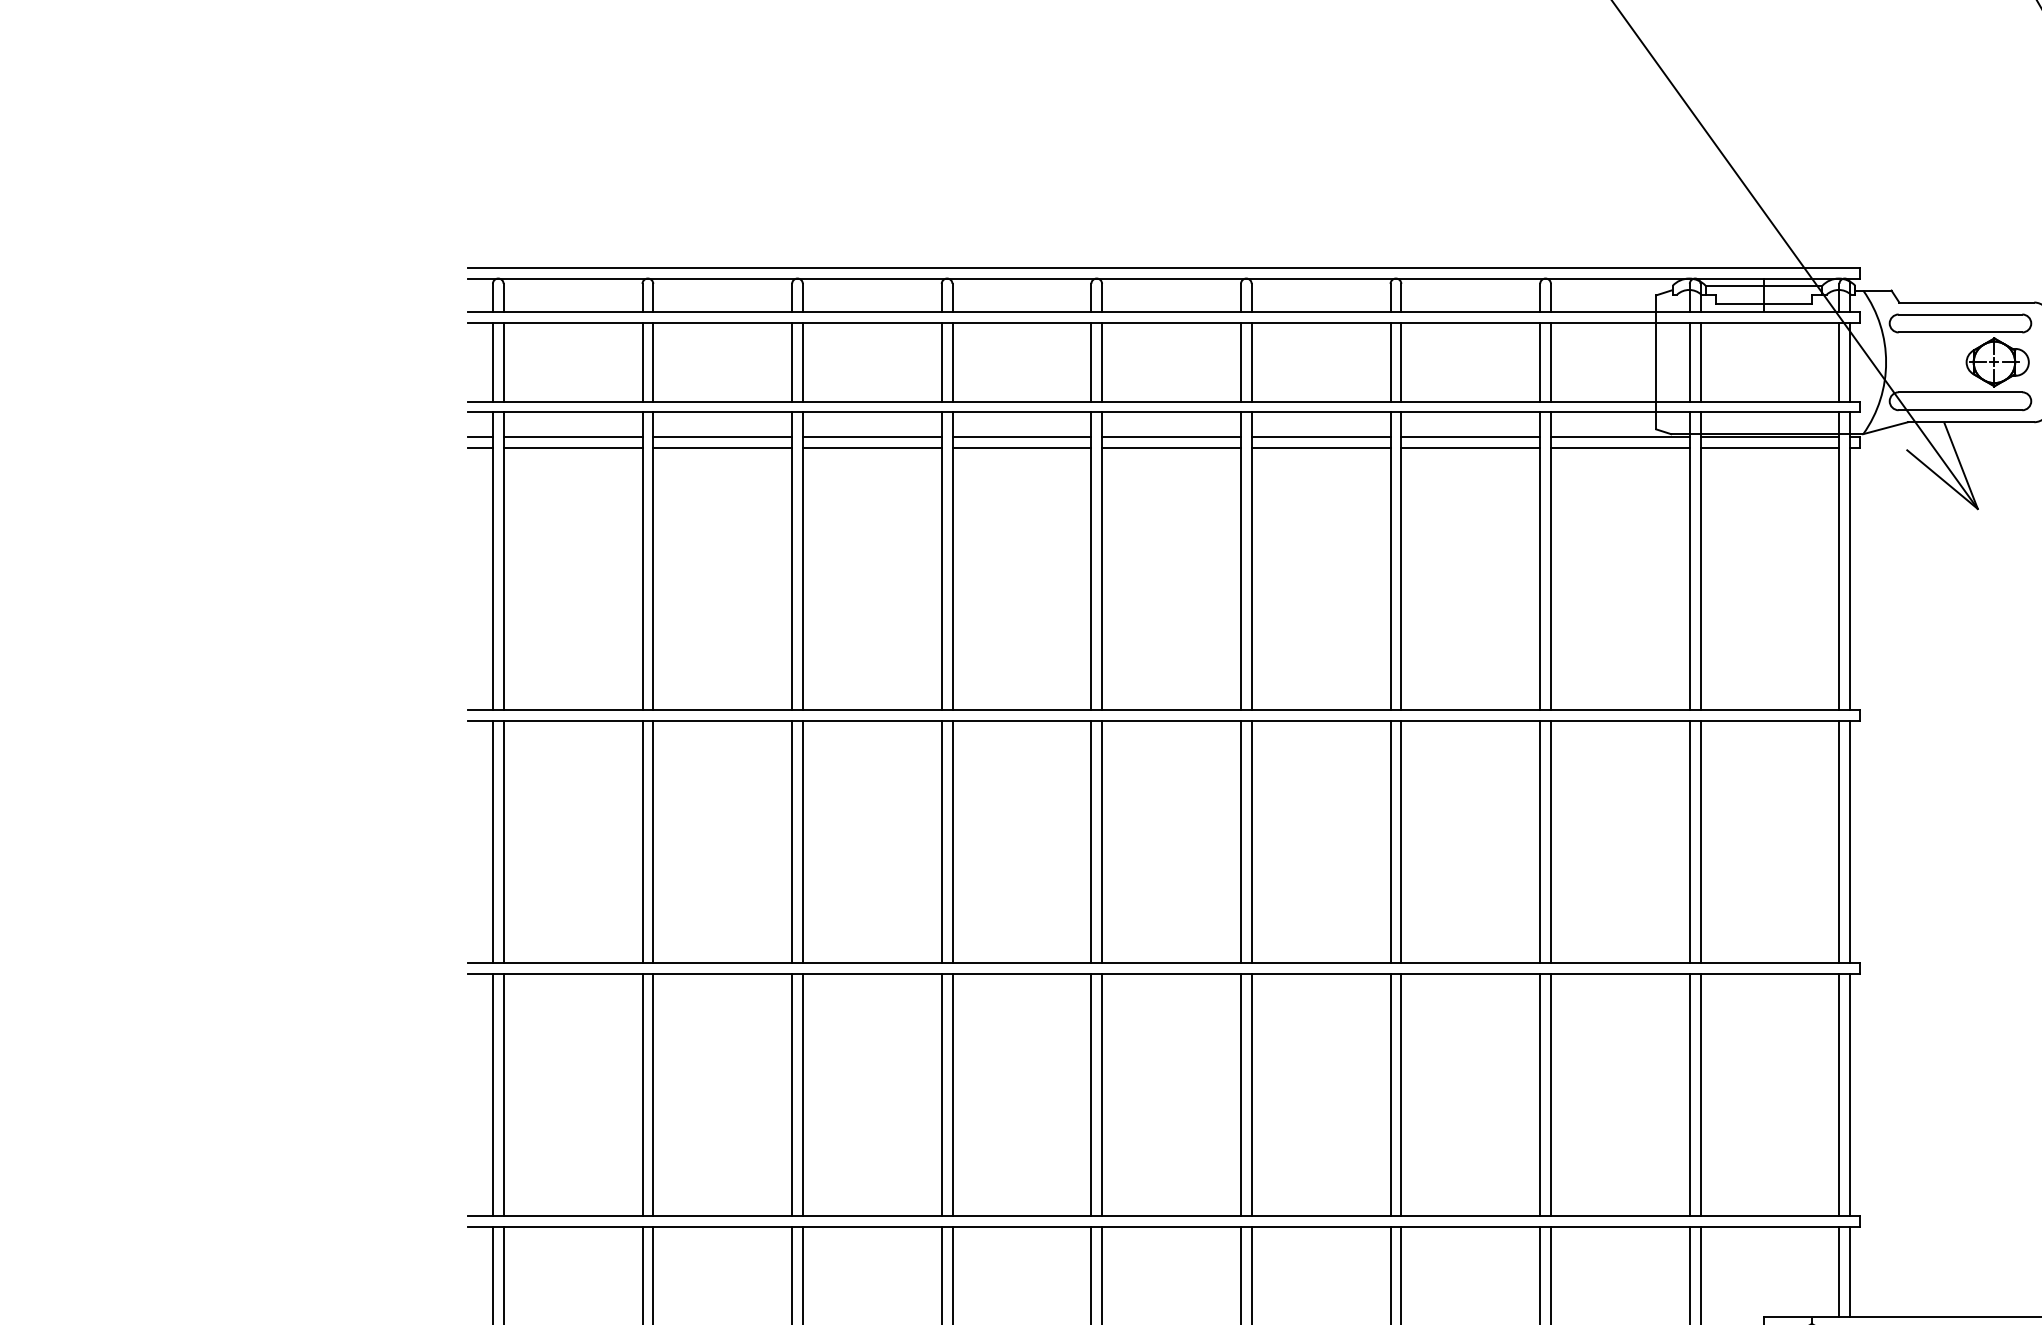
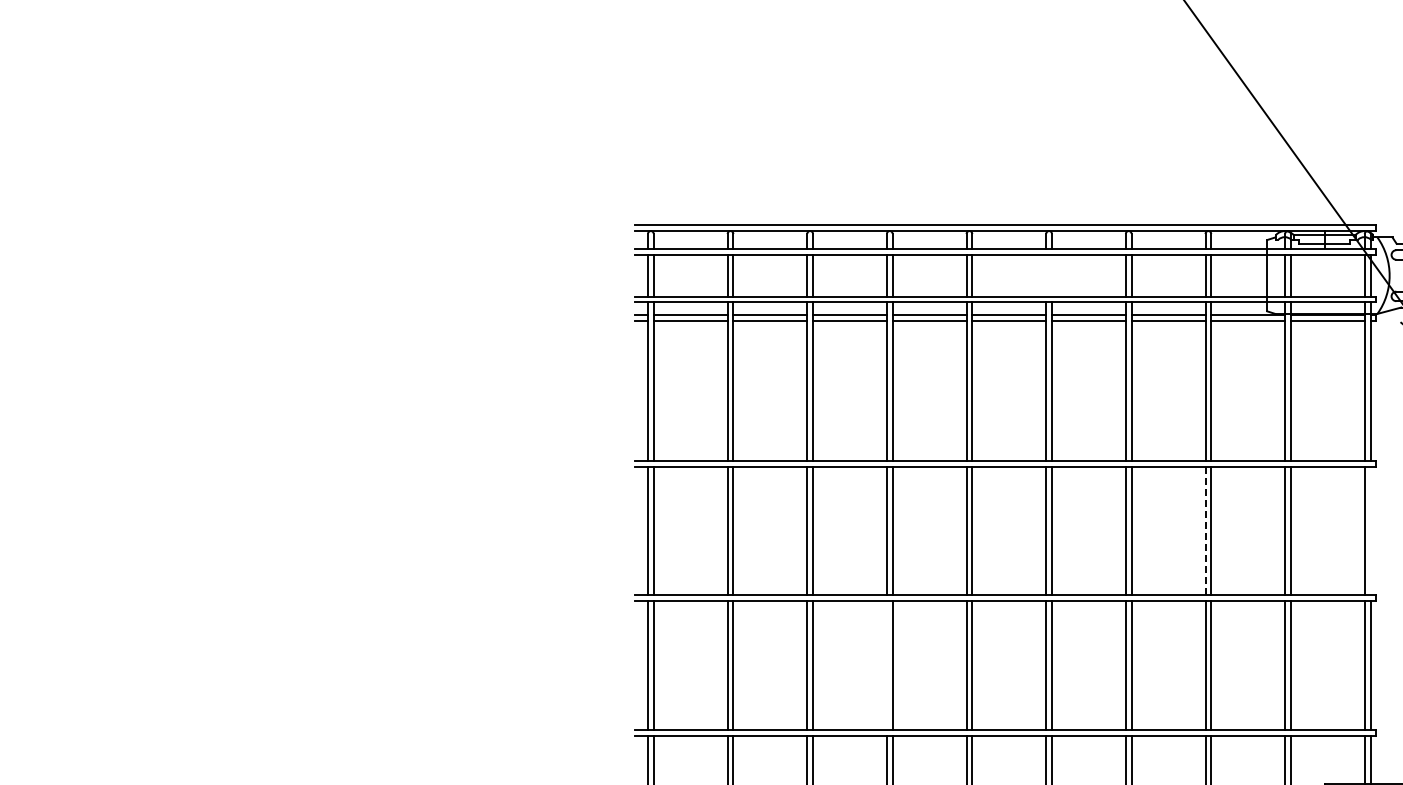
line: (1241, 361) -> (1046, 275), removed
line: (1250, 361) -> (1051, 275), removed
line: (1540, 841) -> (1205, 530), solid -> dashed
line: (1850, 841) -> (1370, 530), removed
line: (940, 1094) -> (886, 665), removed

